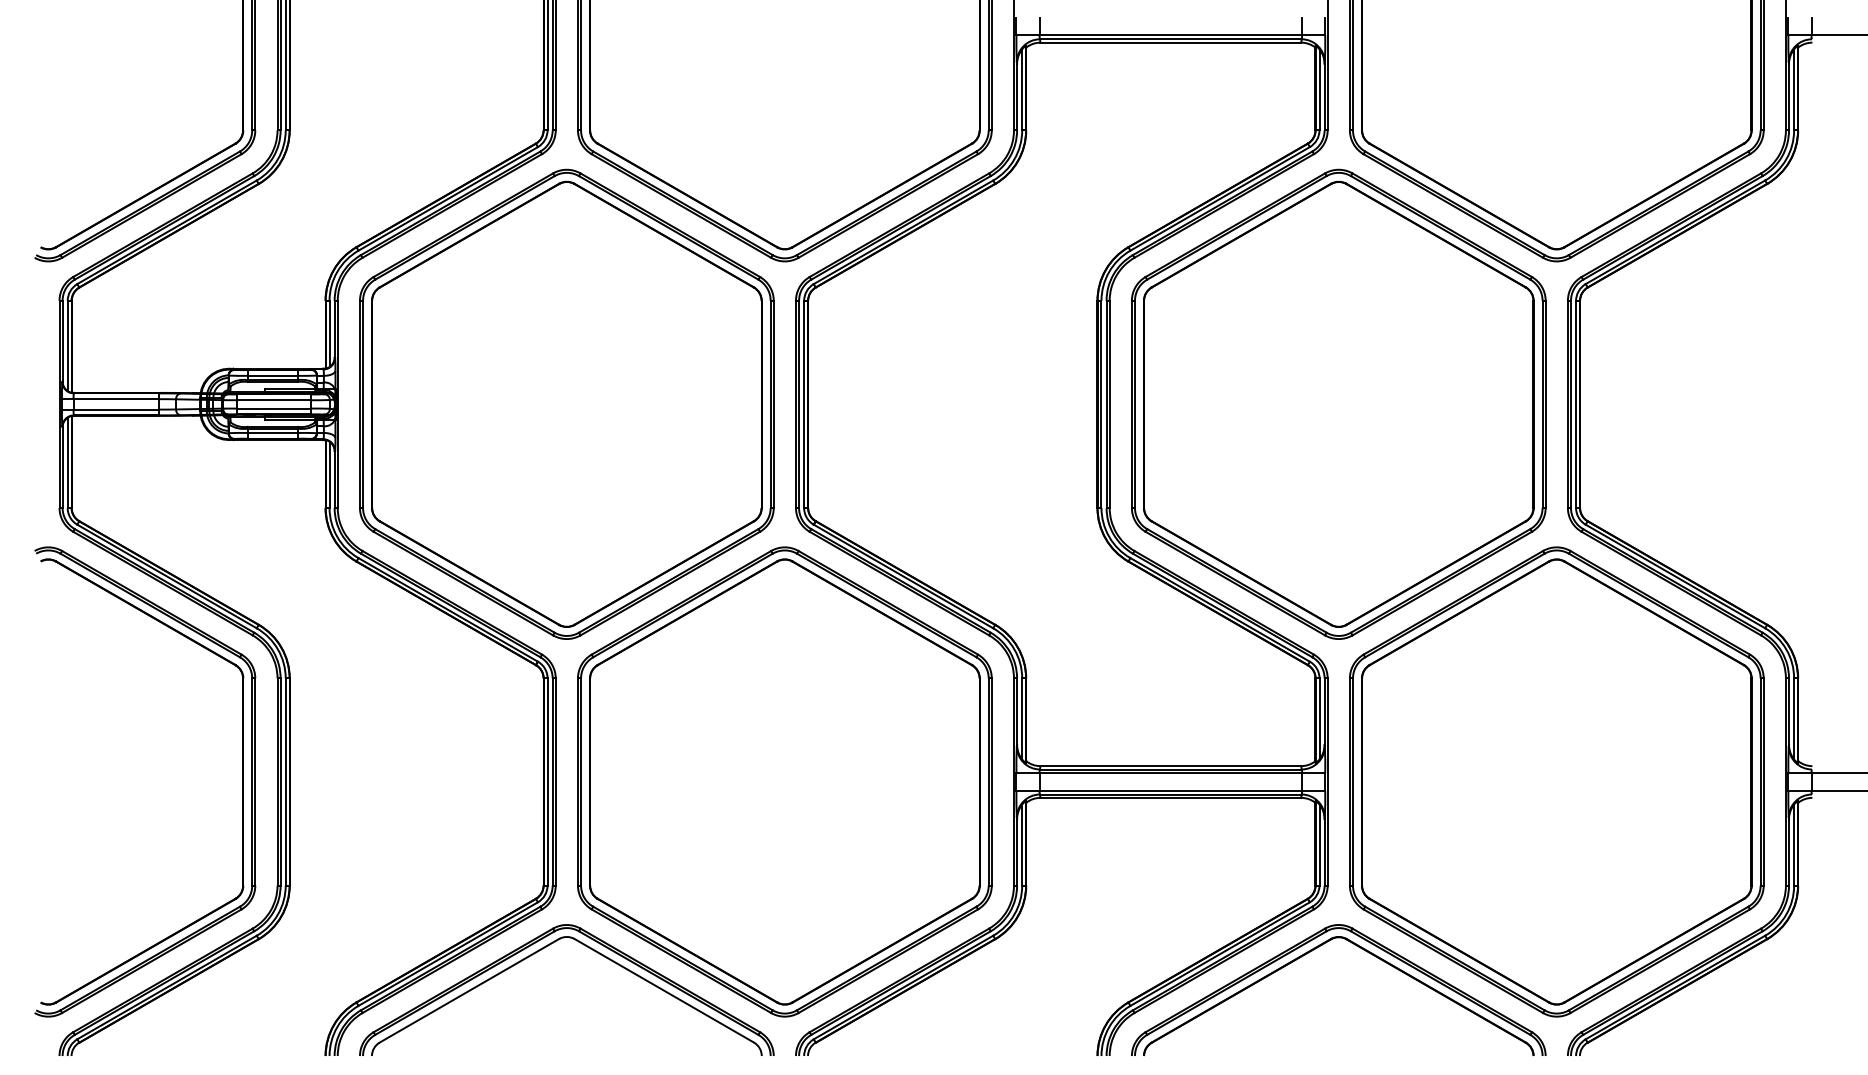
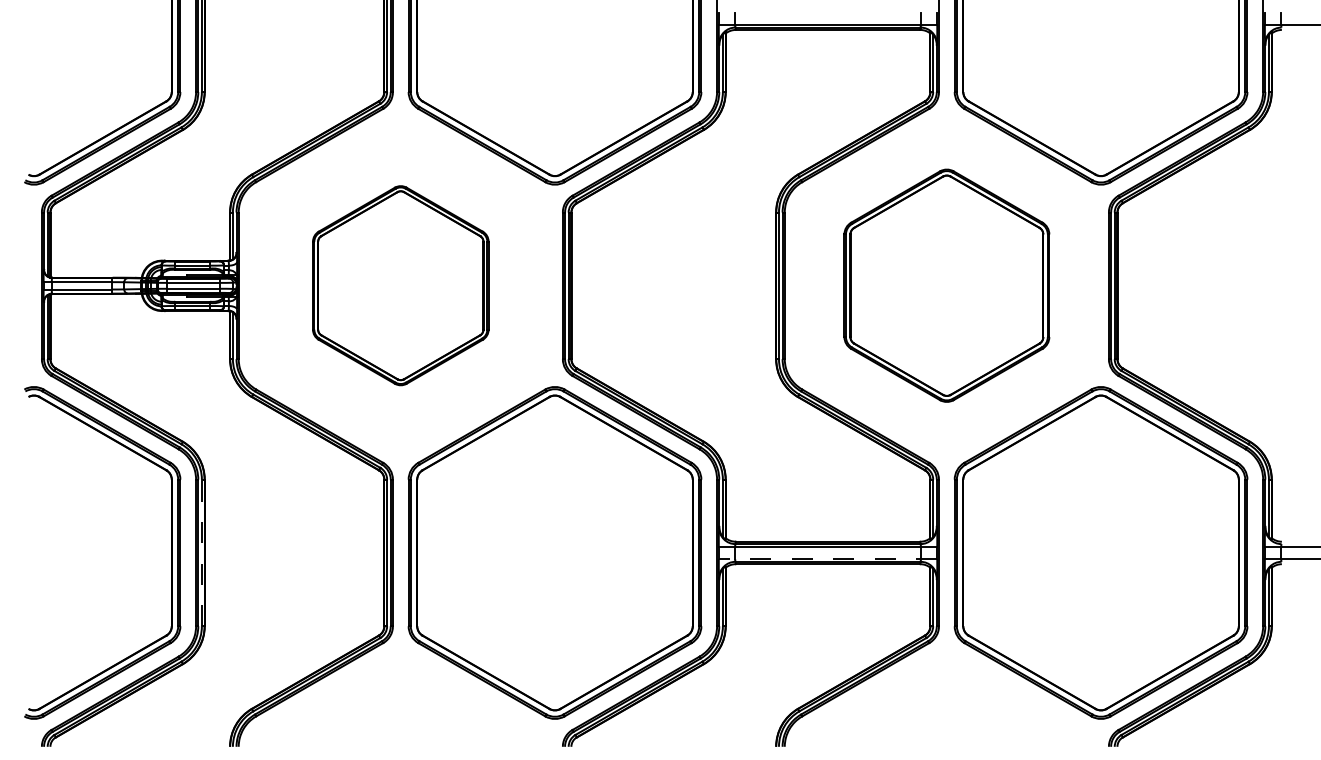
part: (566, 403) -> (400, 285), size x0.6
part: (1338, 403) -> (946, 285), size x0.7
line: (285, 782) -> (201, 553), solid -> dashed
line: (1170, 790) -> (827, 558), solid -> dashed
part: (543, 949) -> (384, 671), removed
part: (1312, 951) -> (928, 672), removed

